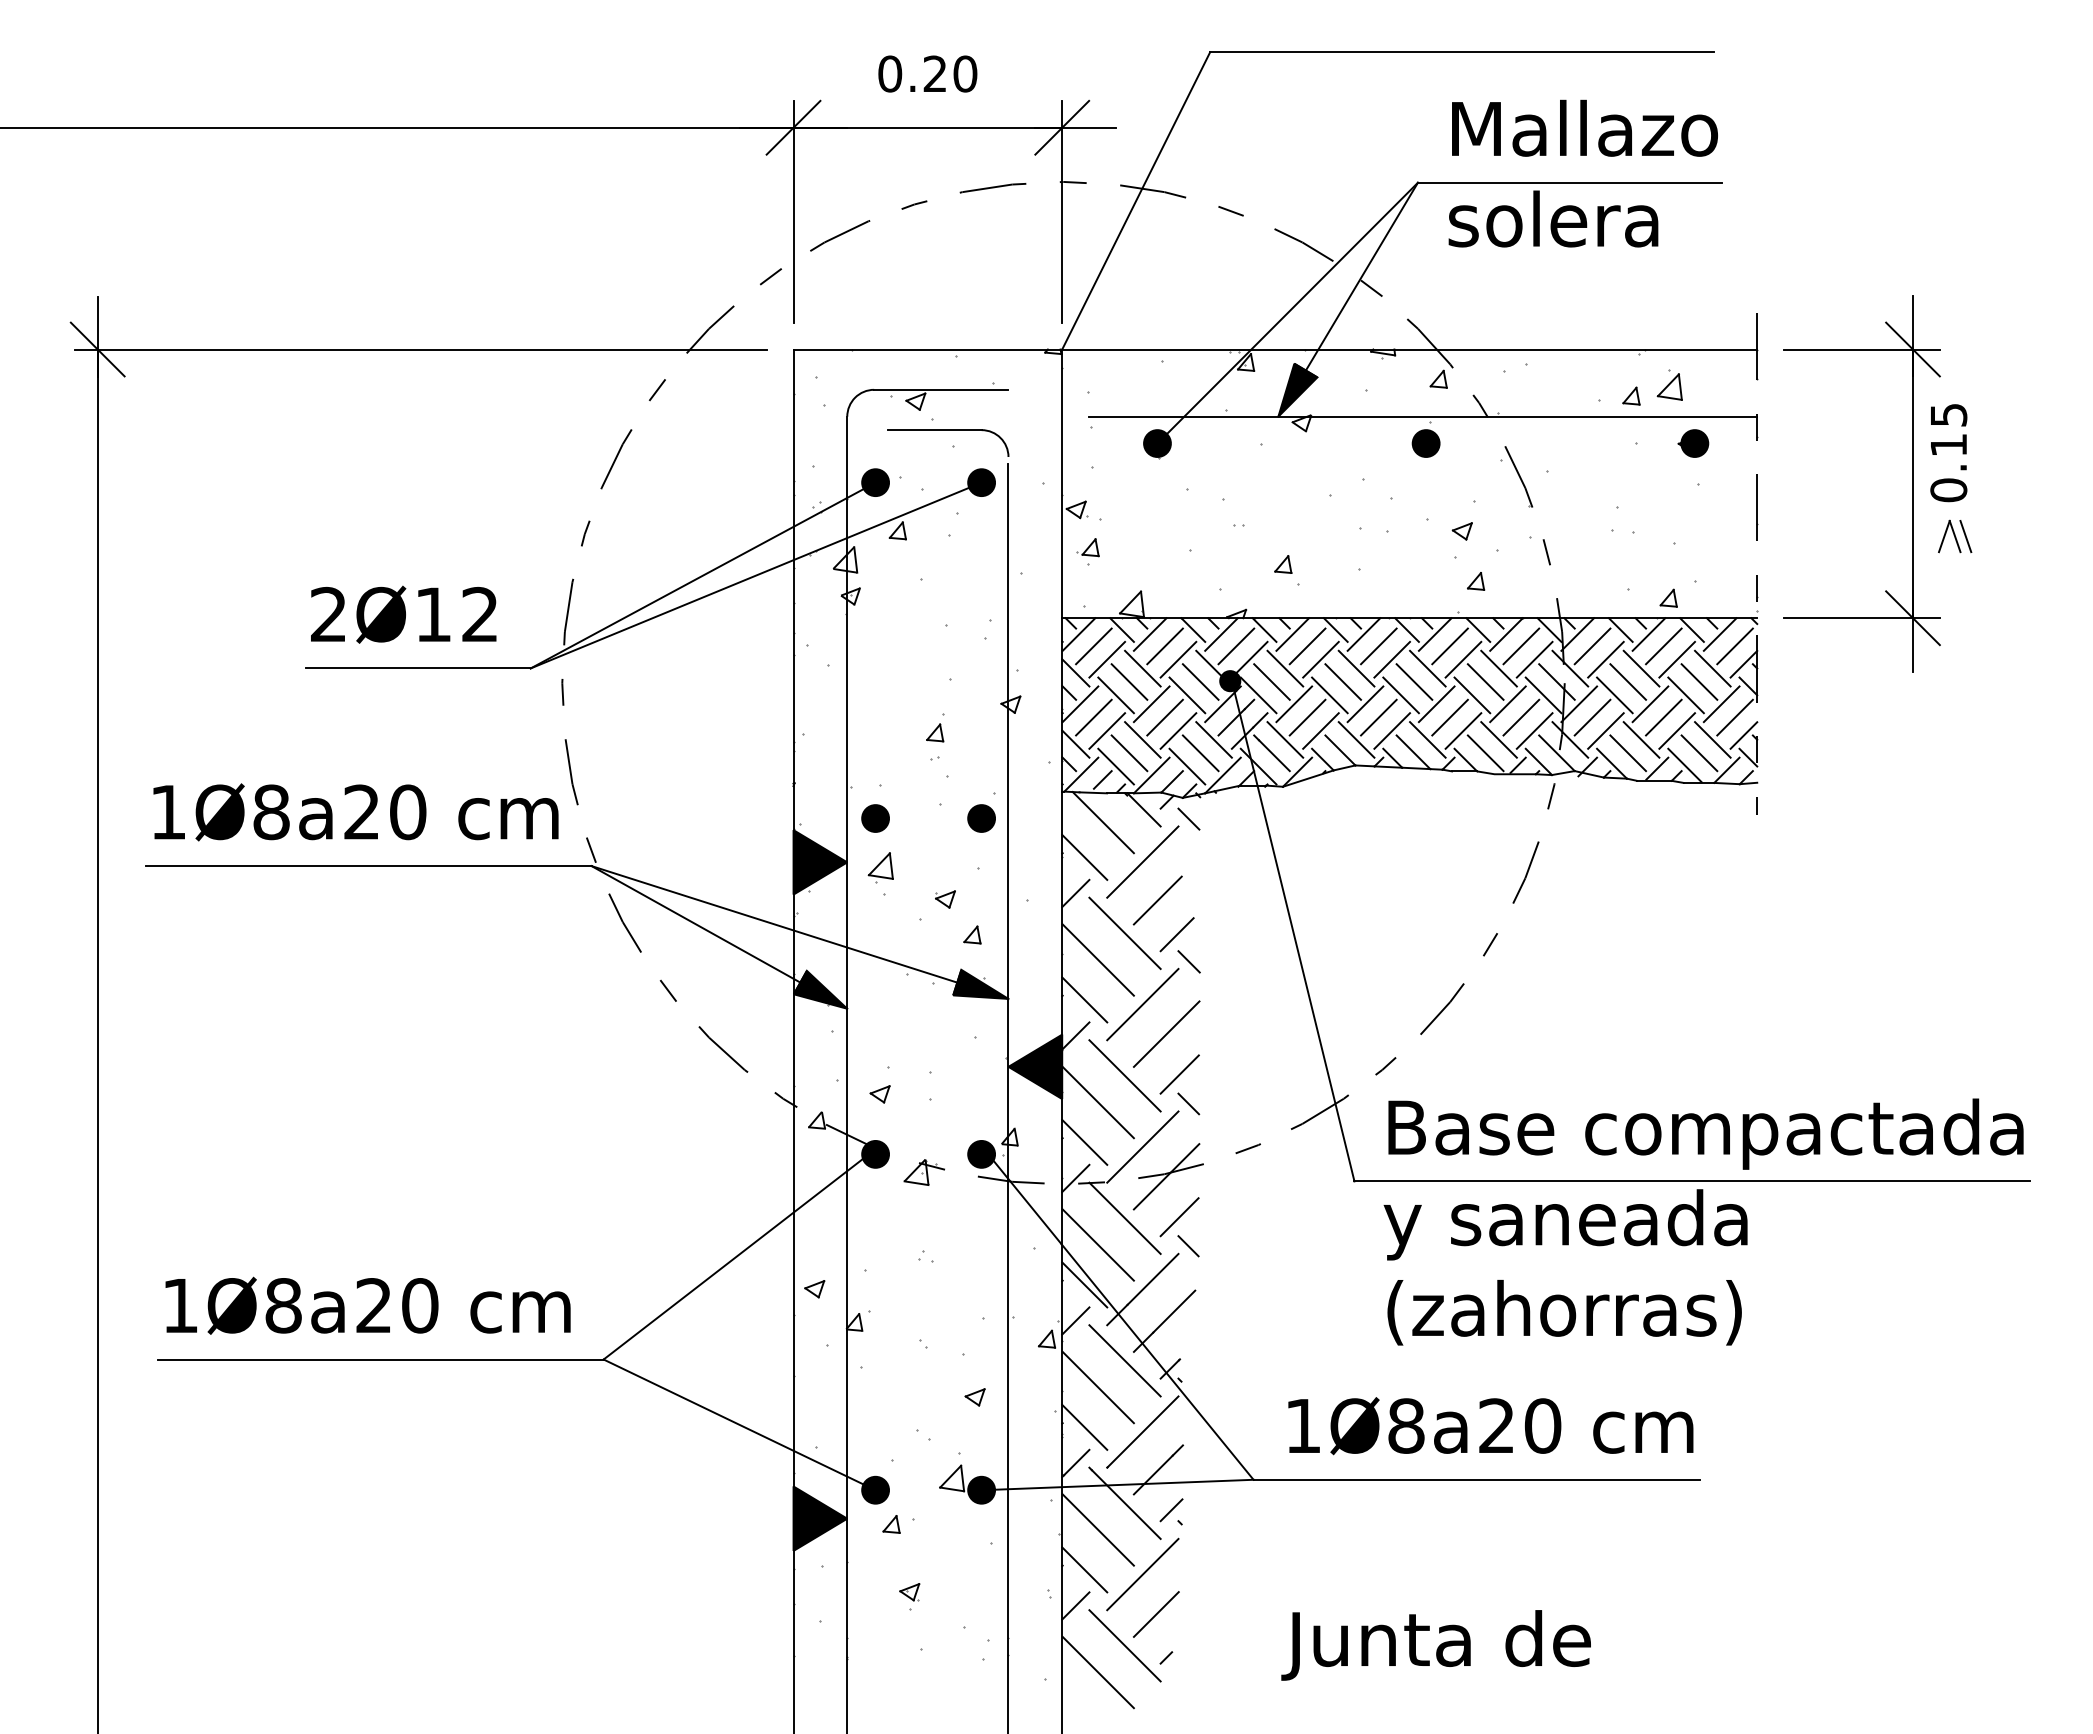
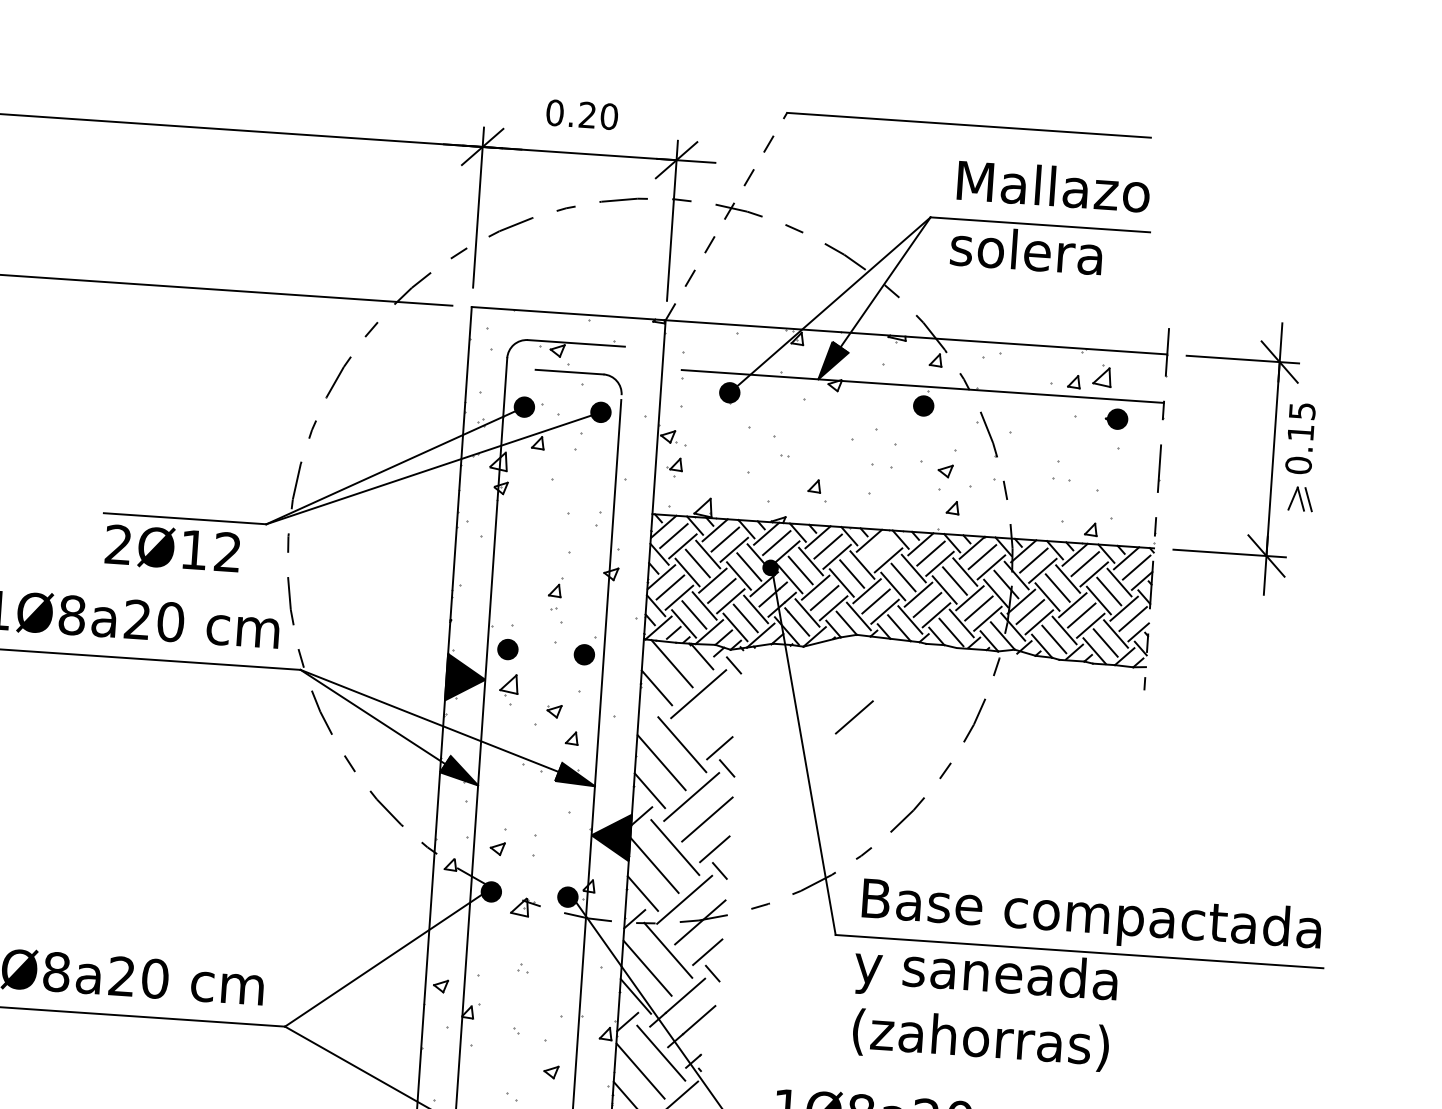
line: (1136, 200) -> (726, 216), solid -> dashed
text: (403, 614) -> (172, 548), moved
line: (1378, 646) -> (879, 550), removed
line: (1075, 893) -> (648, 713), removed
line: (1157, 900) -> (854, 717), moved

